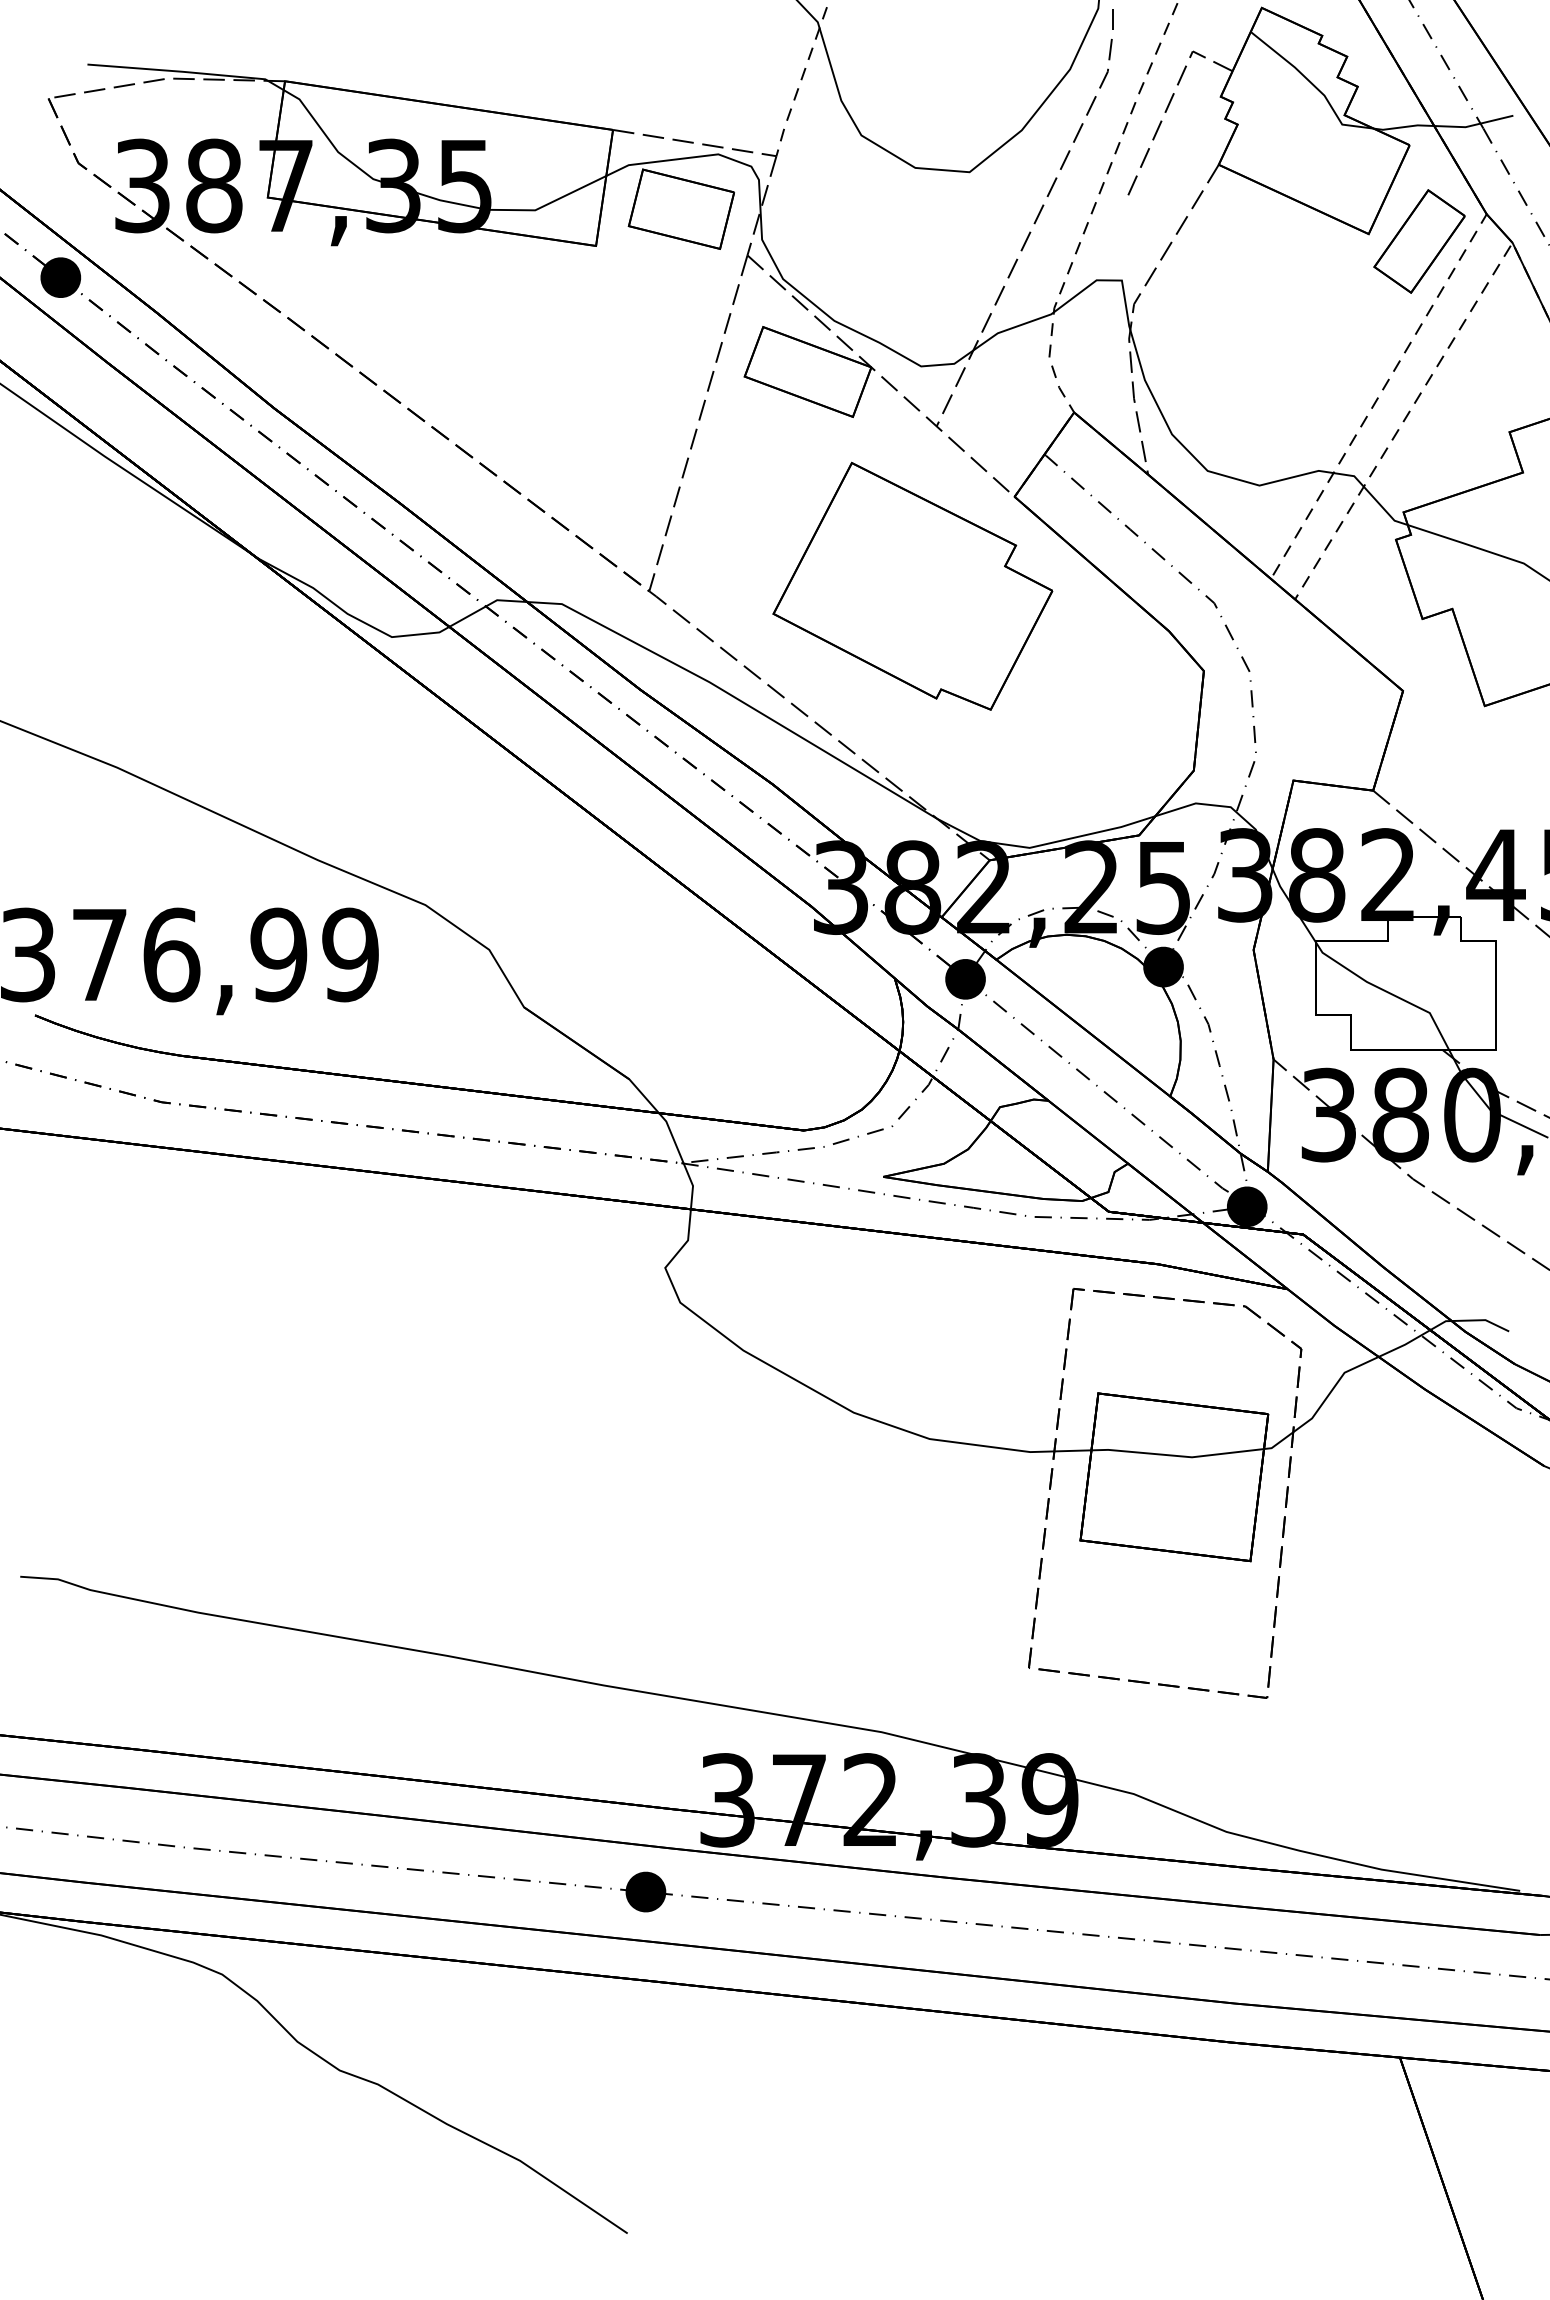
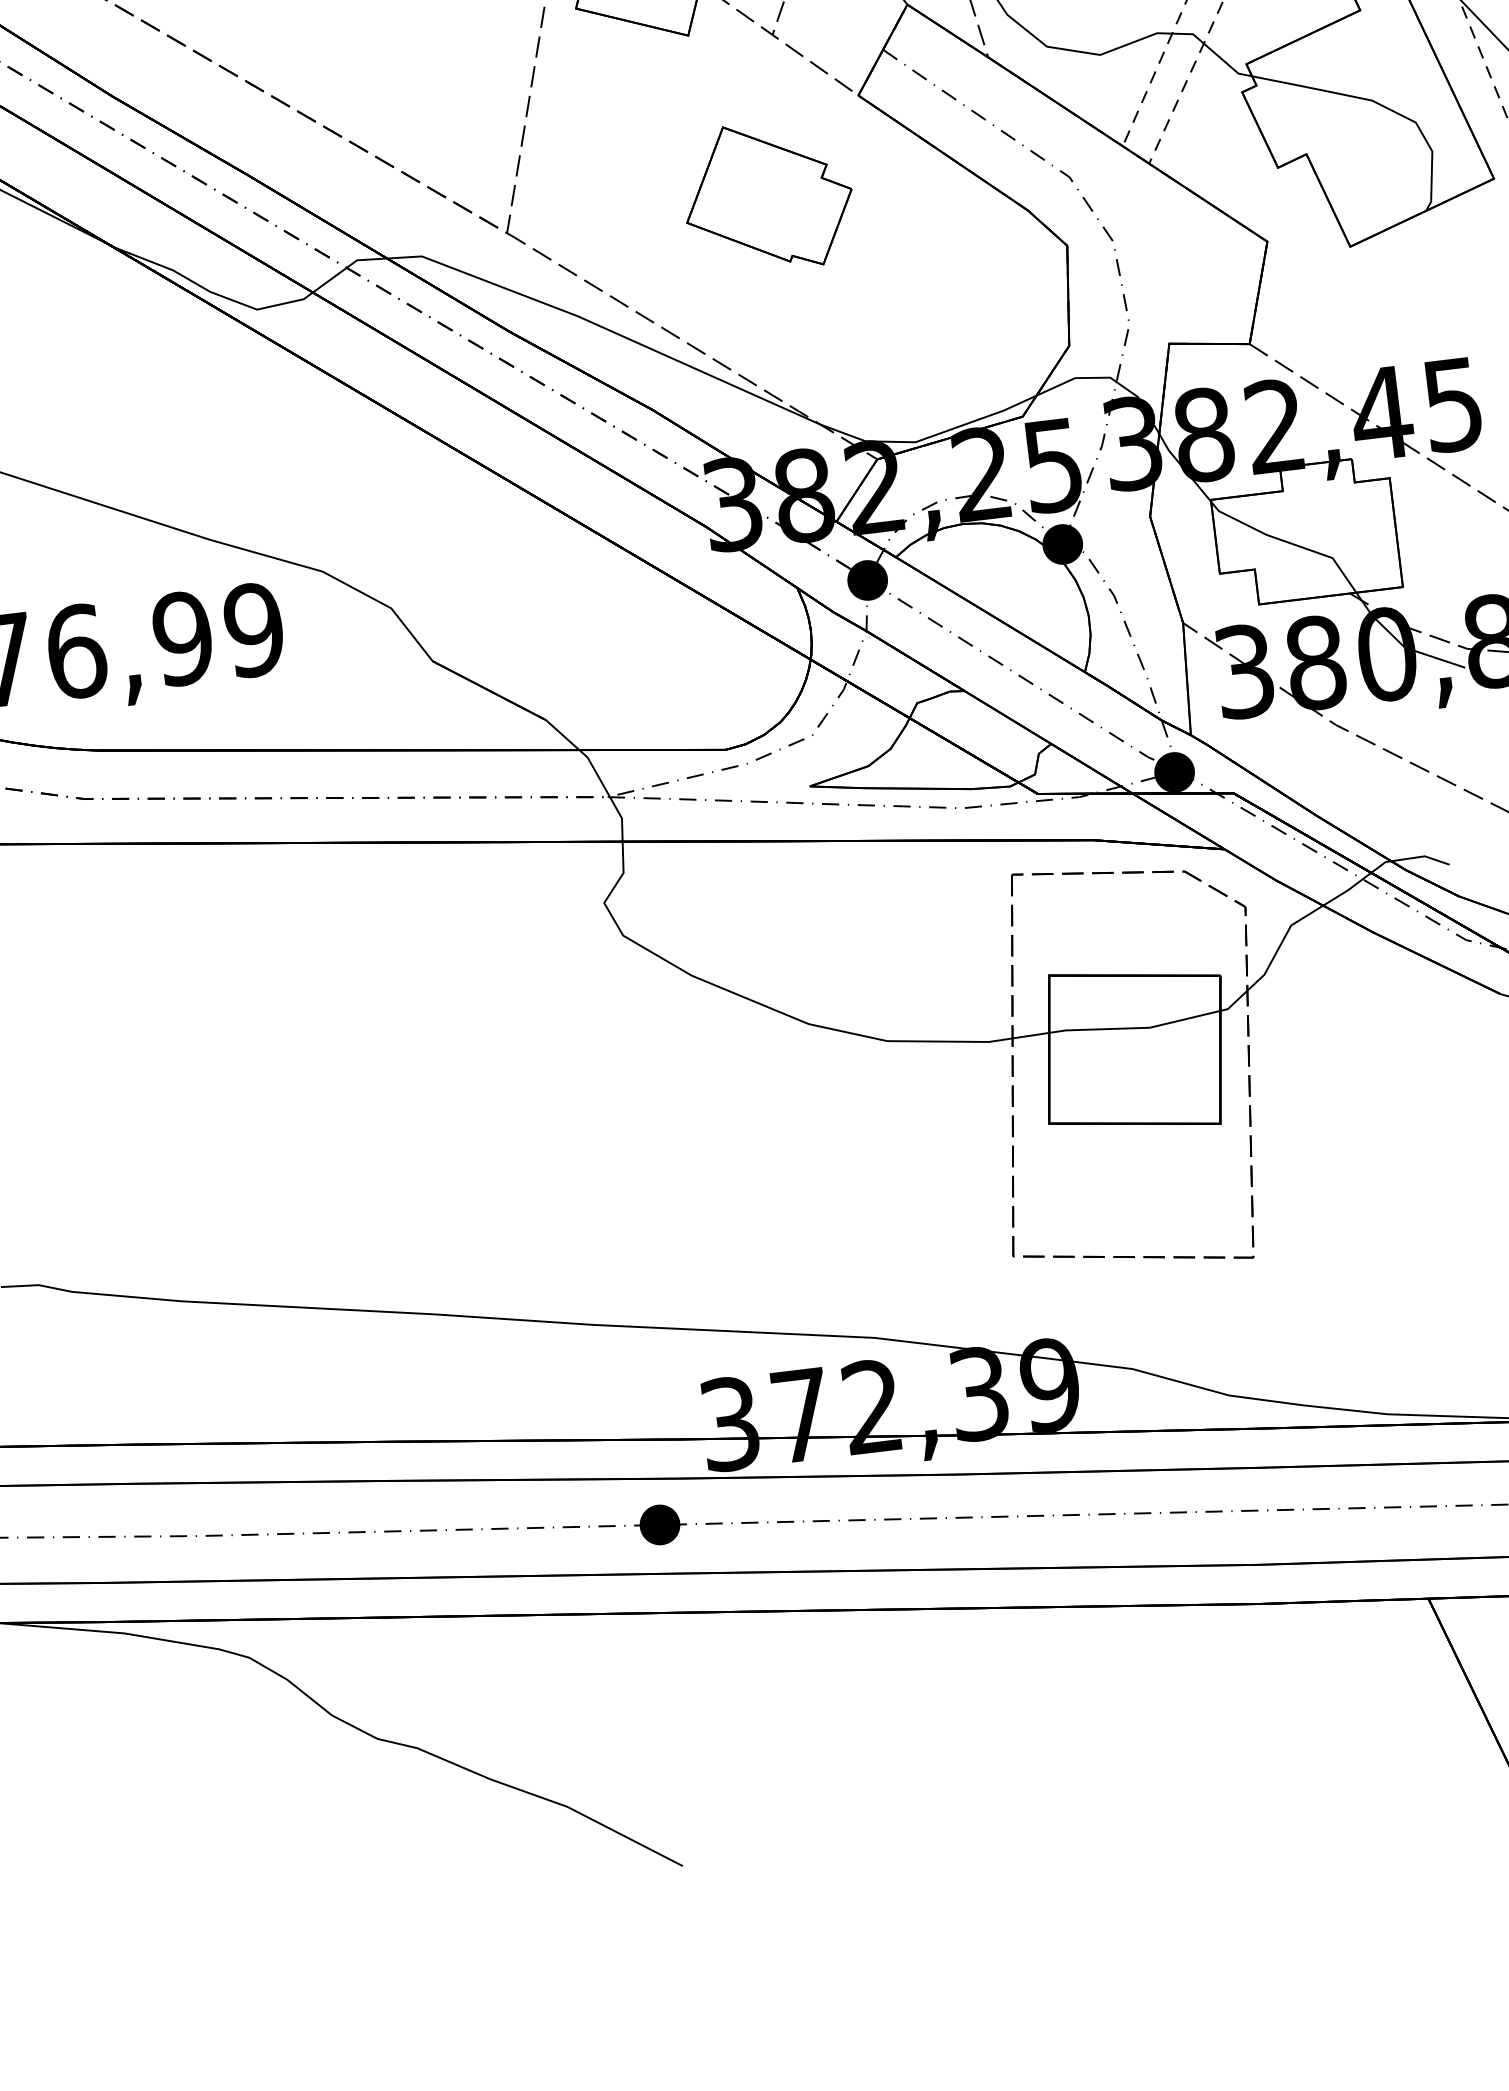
part: (912, 585) -> (767, 195), size x0.6

